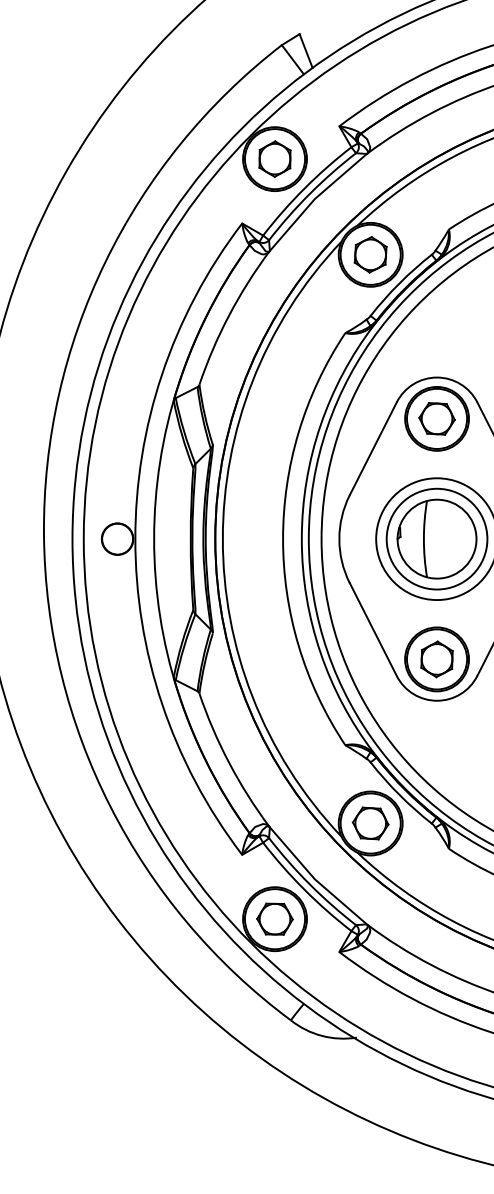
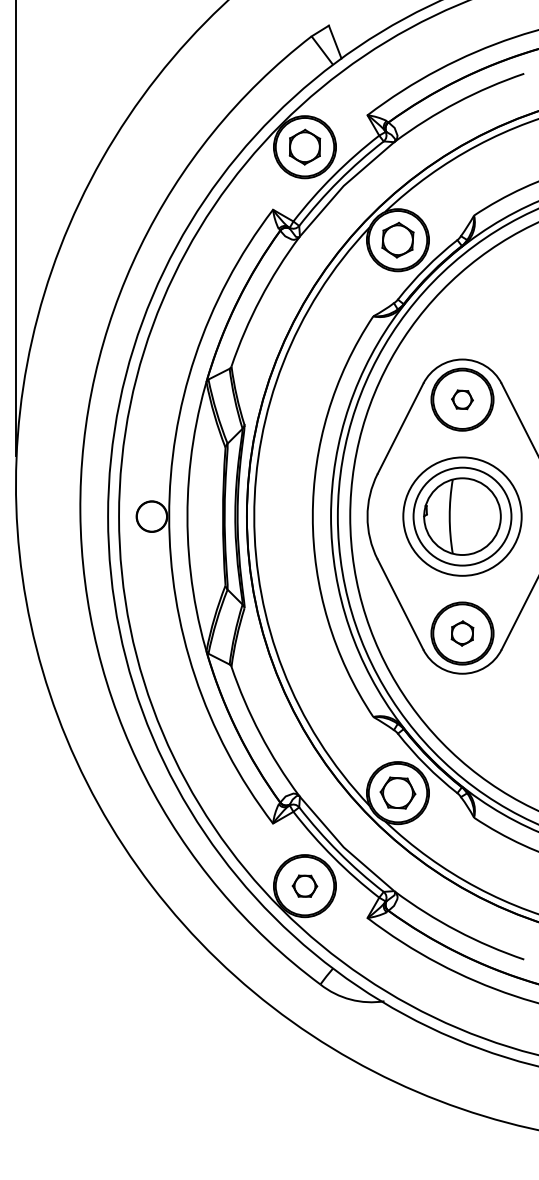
part: (437, 418) -> (462, 399), size x0.6
part: (437, 659) -> (462, 633), size x0.7
part: (274, 919) -> (304, 886), size x0.7

